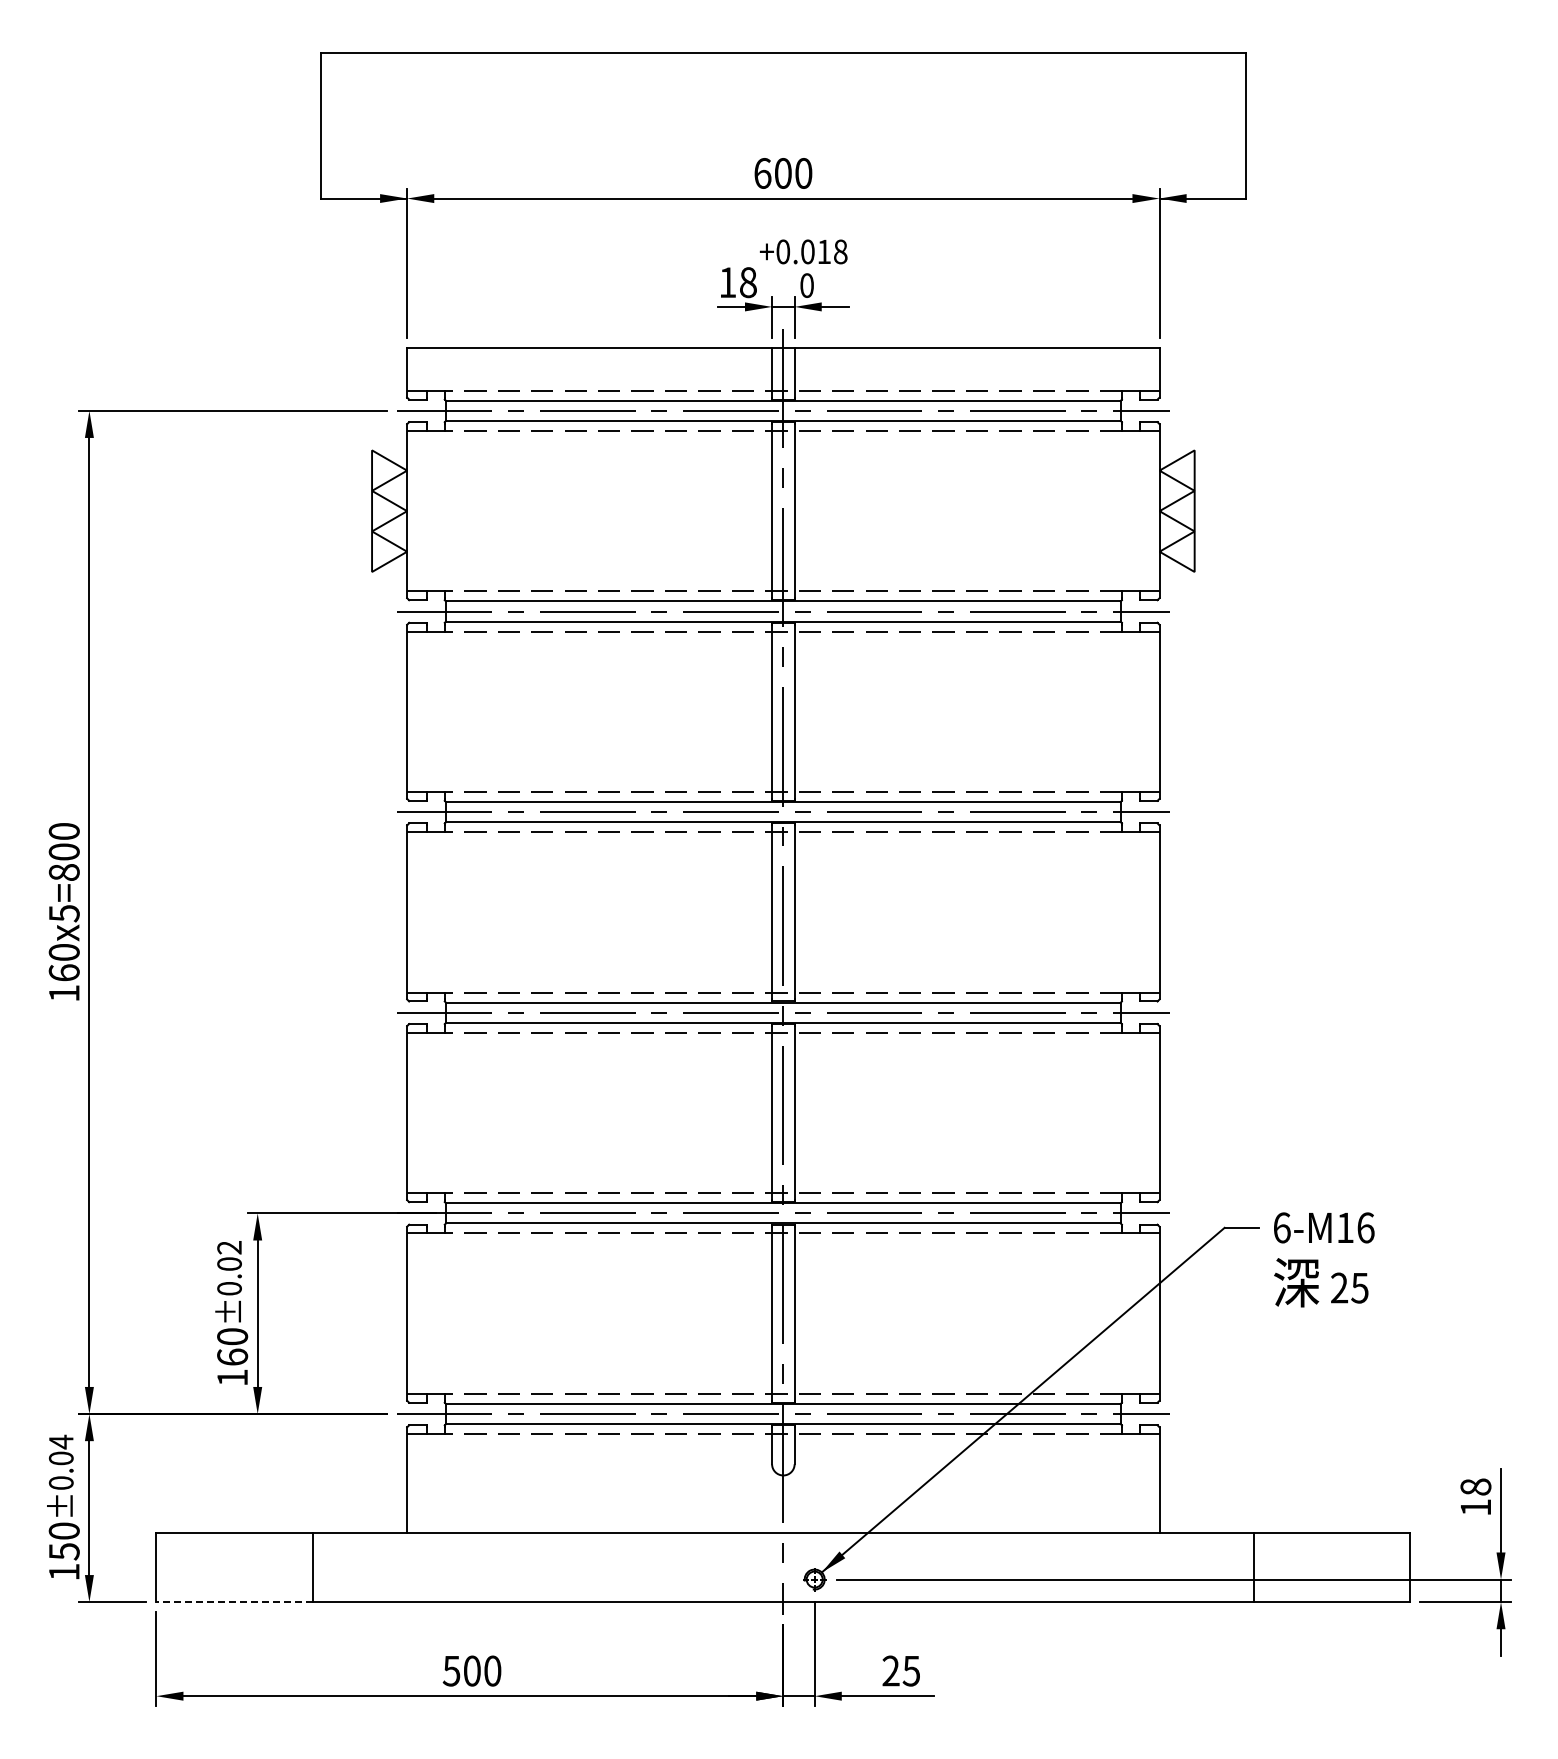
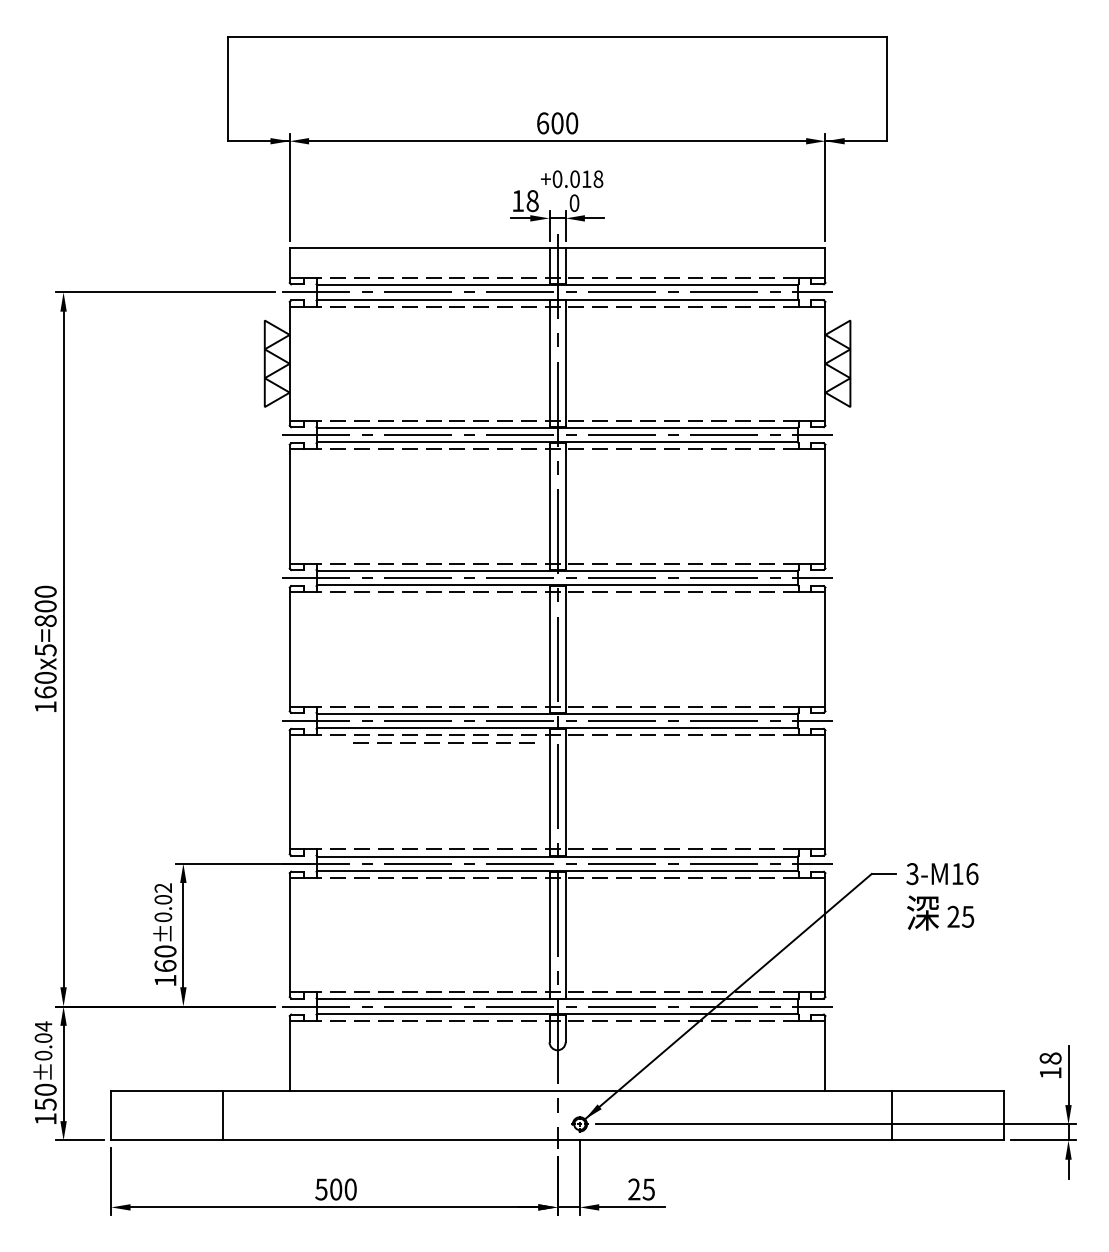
line: (617, 1043) -> (439, 742), added
text: (1281, 1227) -> (912, 873), 6-M16 -> 3-M16
line: (234, 1602) -> (166, 1140), dashed -> solid

